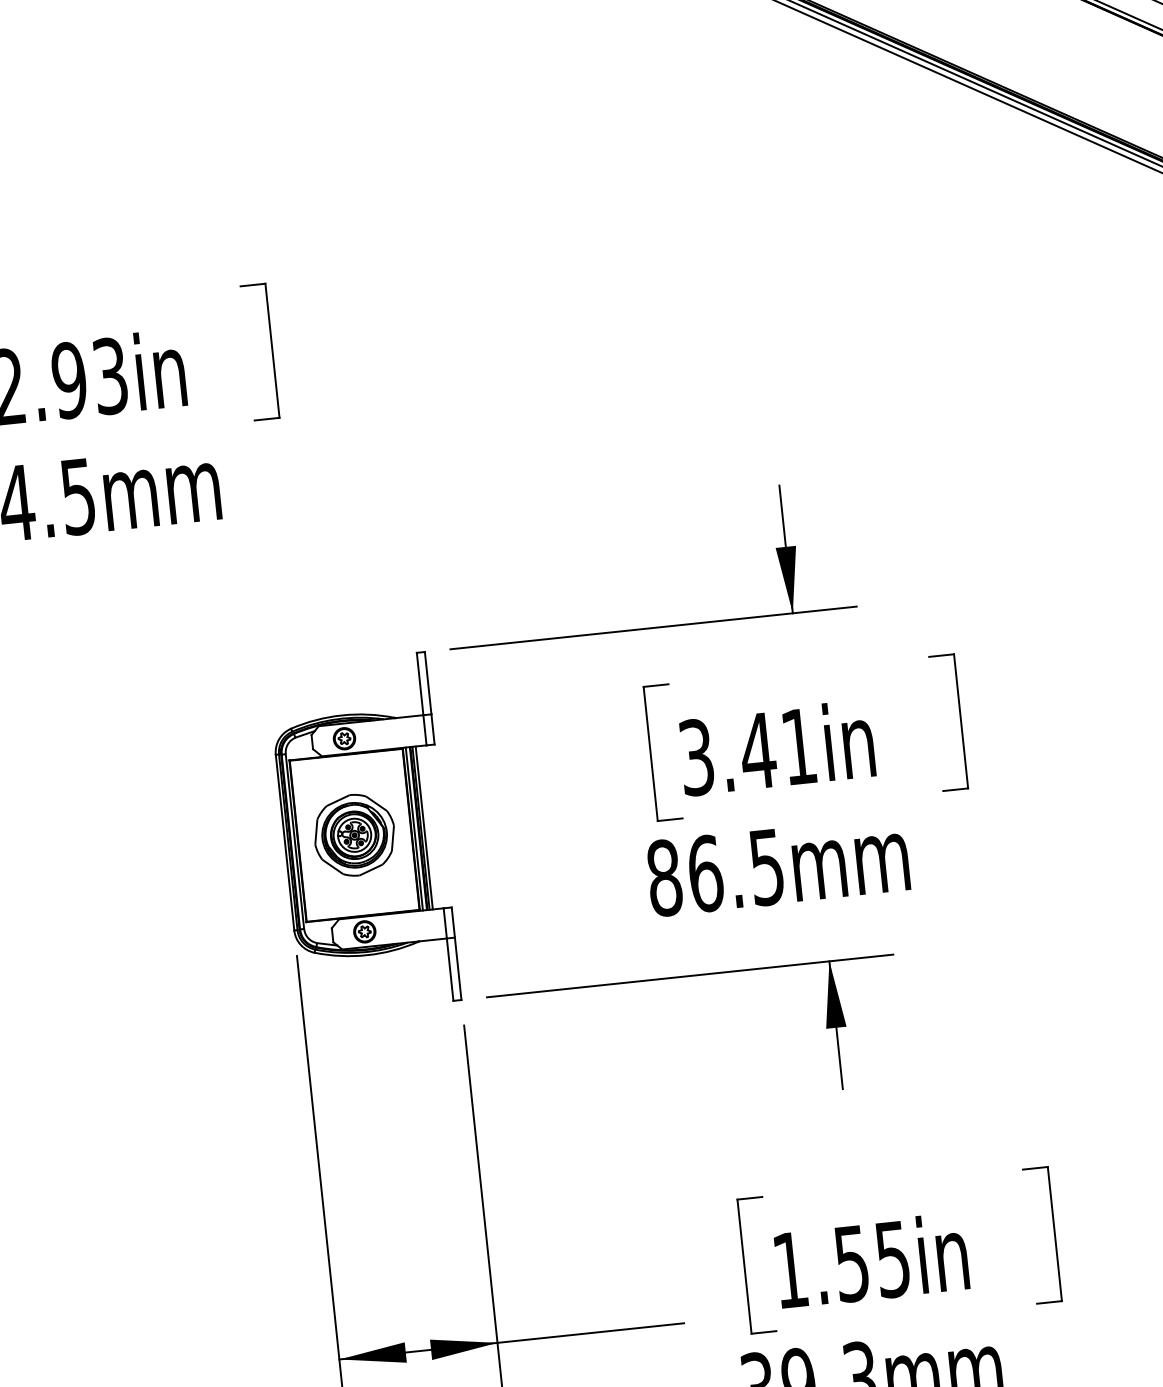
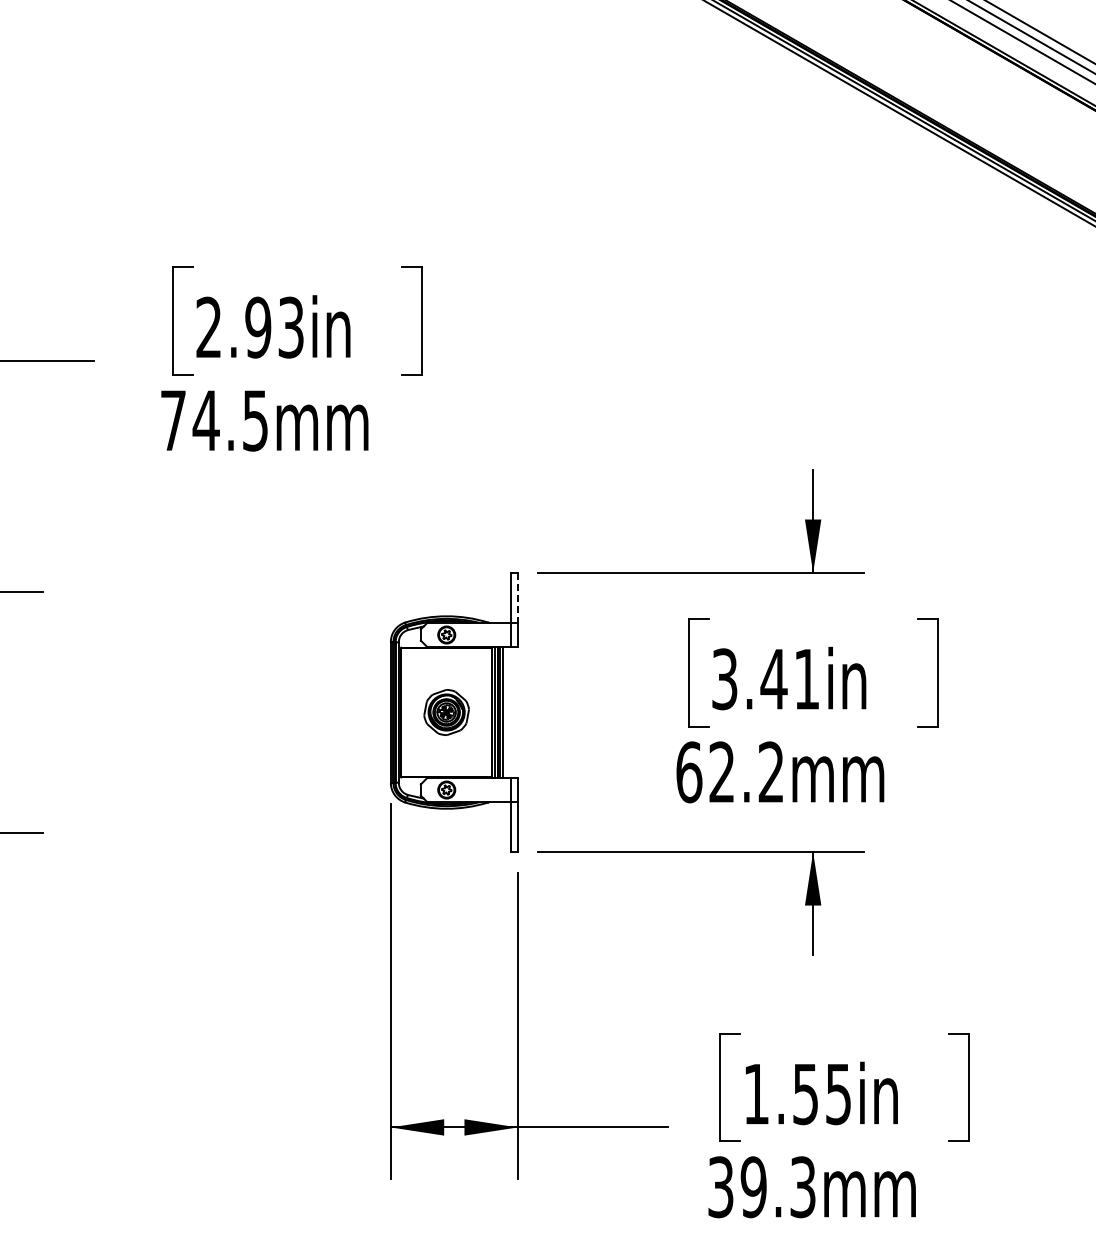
line: (427, 683) -> (517, 598), solid -> dashed
part: (354, 835) -> (446, 712), size x0.7
text: (714, 872) -> (729, 772), 86.5mm -> 62.2mm

